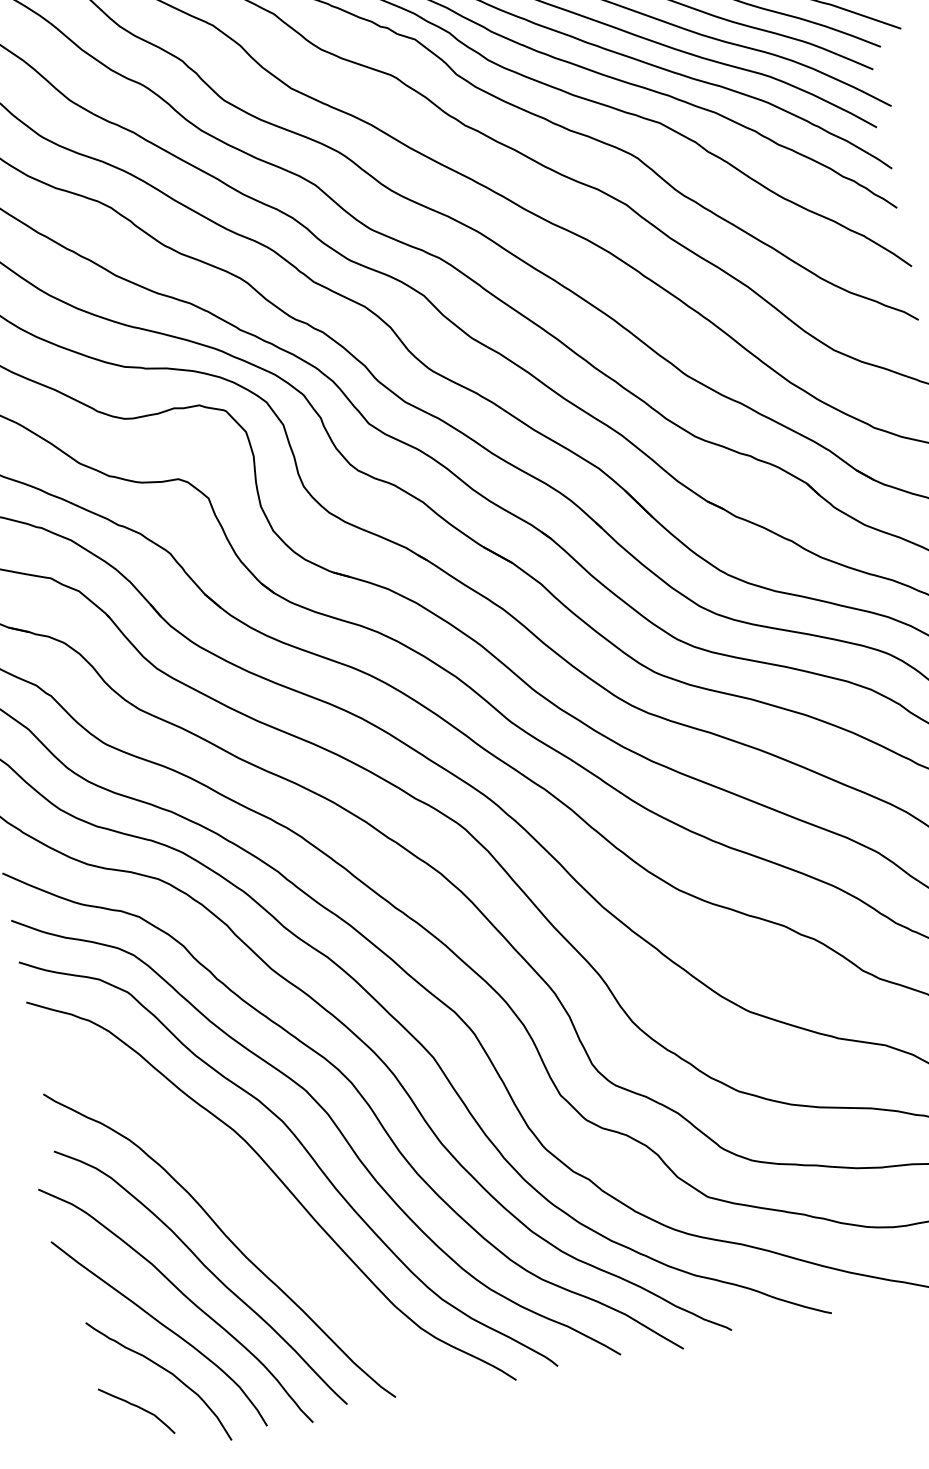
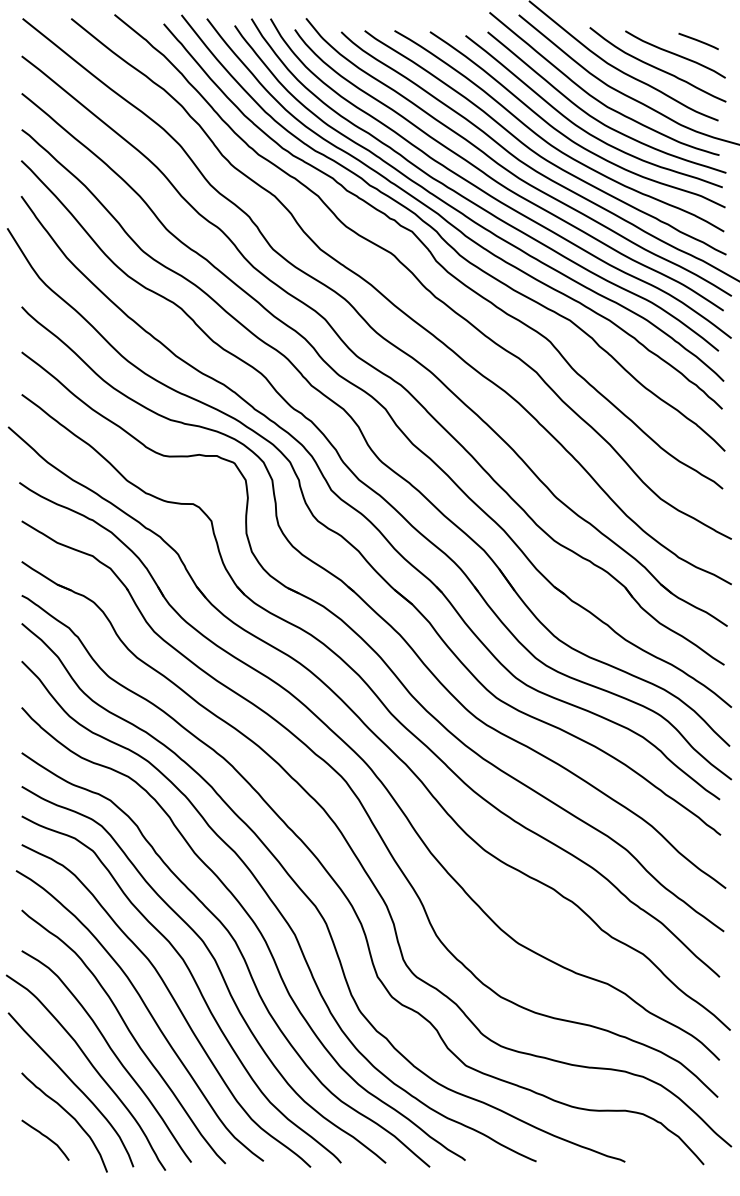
curve: (244, 1201) -> (146, 1009), added

